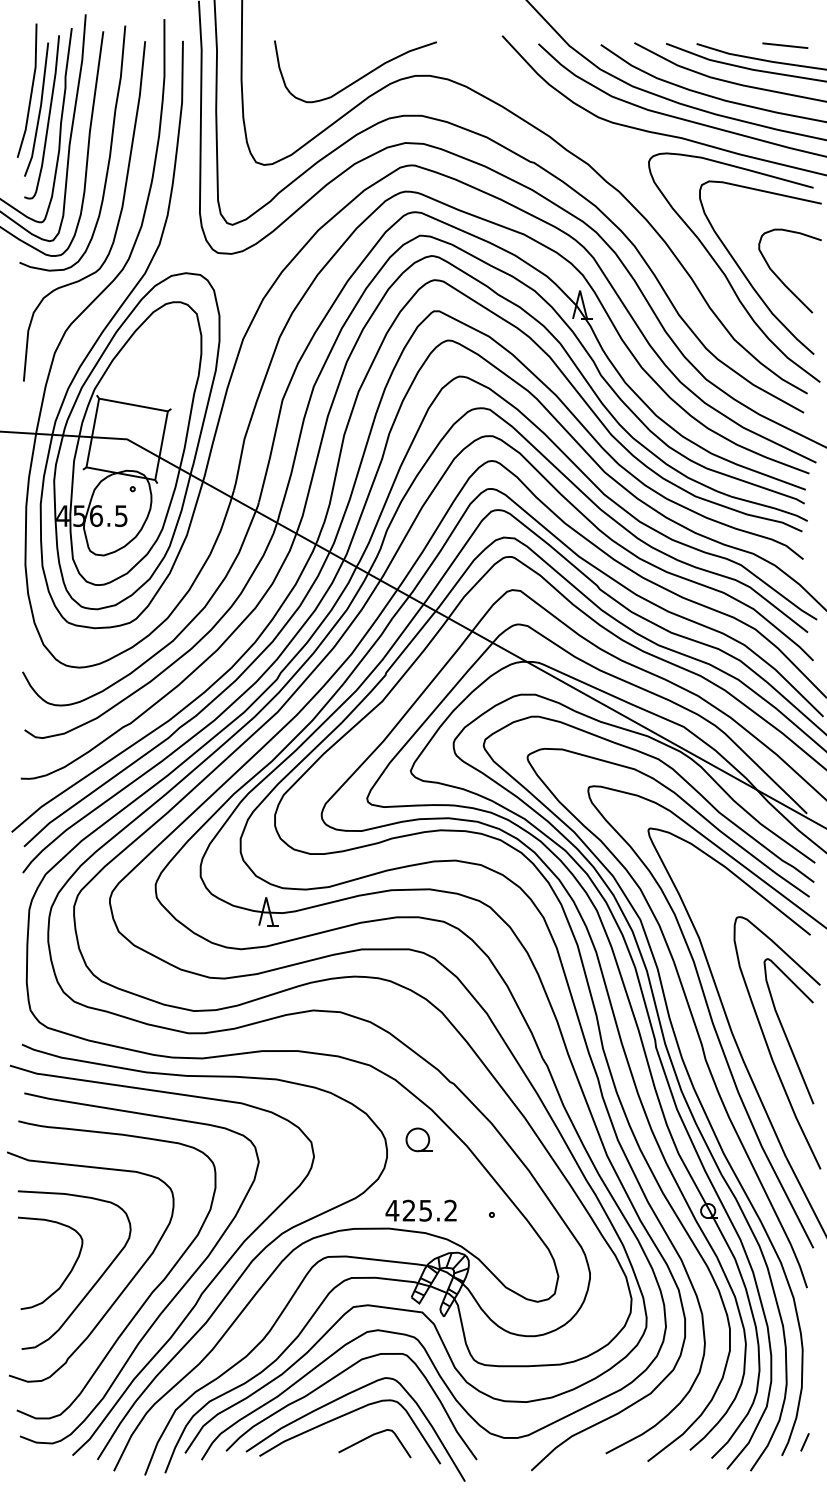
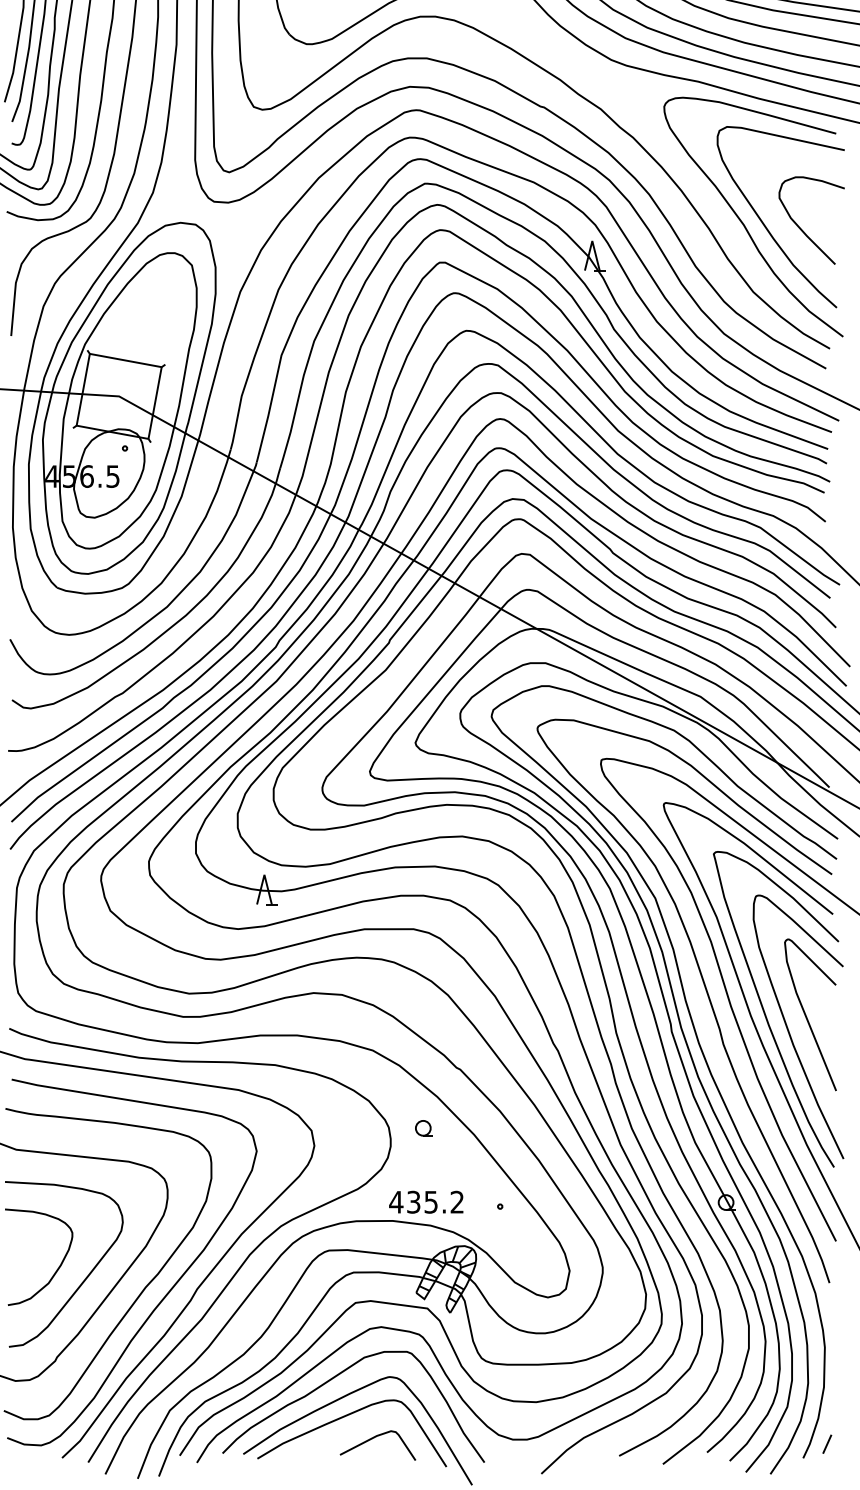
curve: (745, 1027) -> (765, 1010), added
part: (418, 1139) -> (423, 1127), size x0.62
text: (408, 1210) -> (413, 1202), 425.2 -> 435.2

